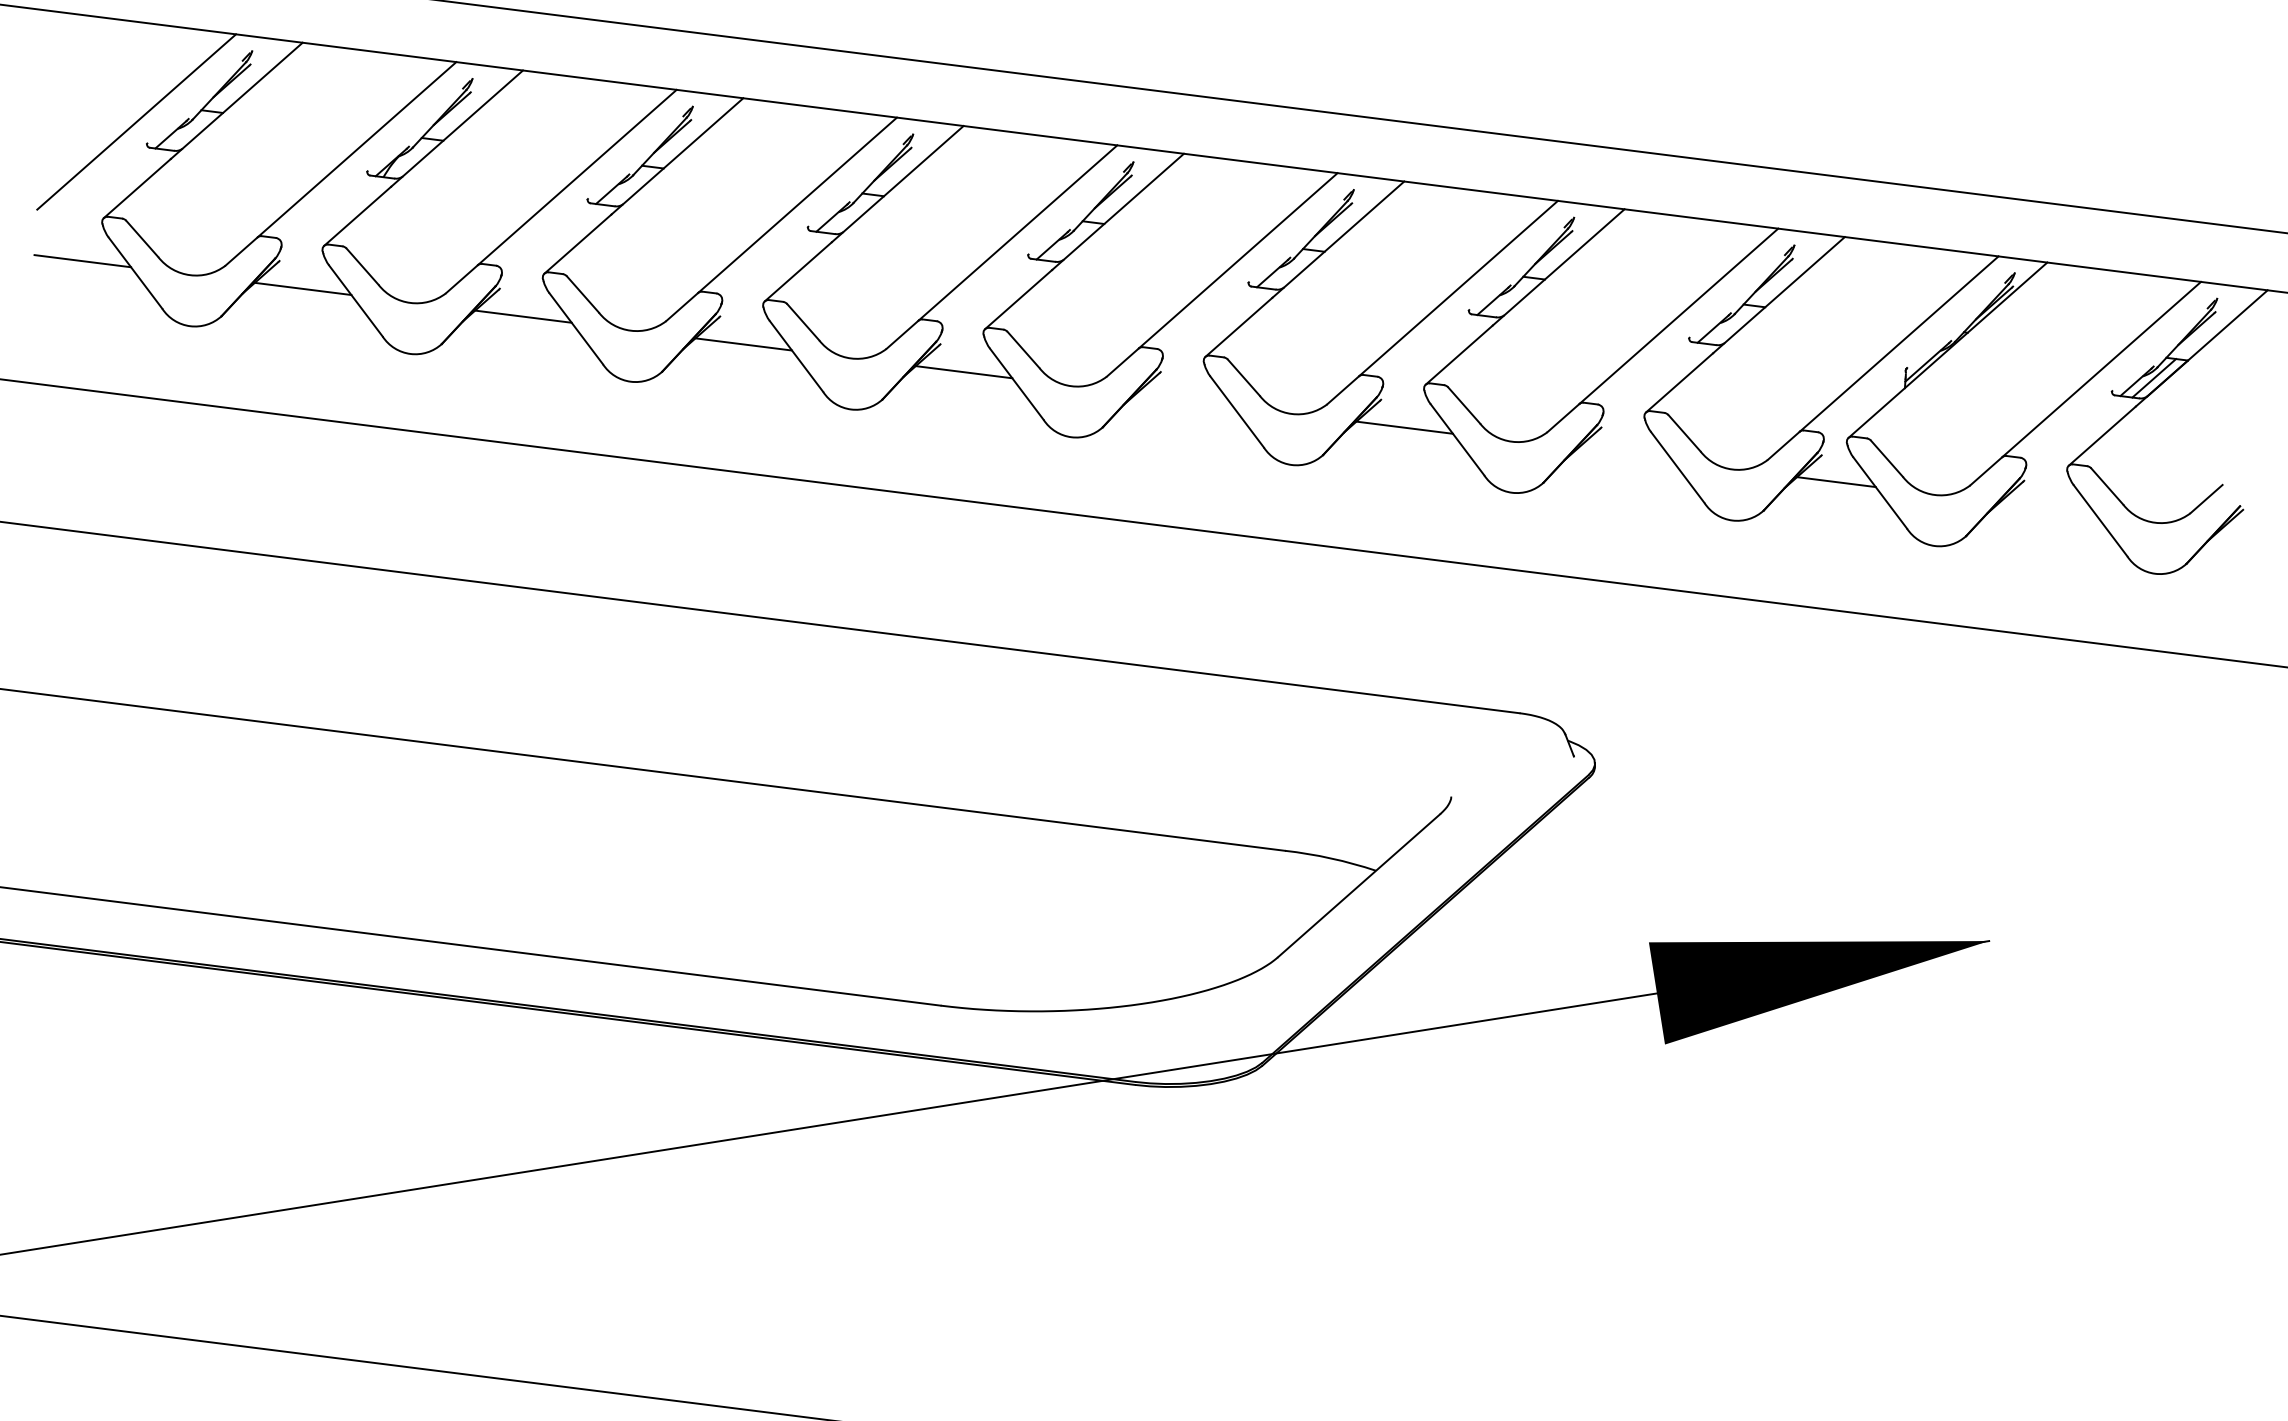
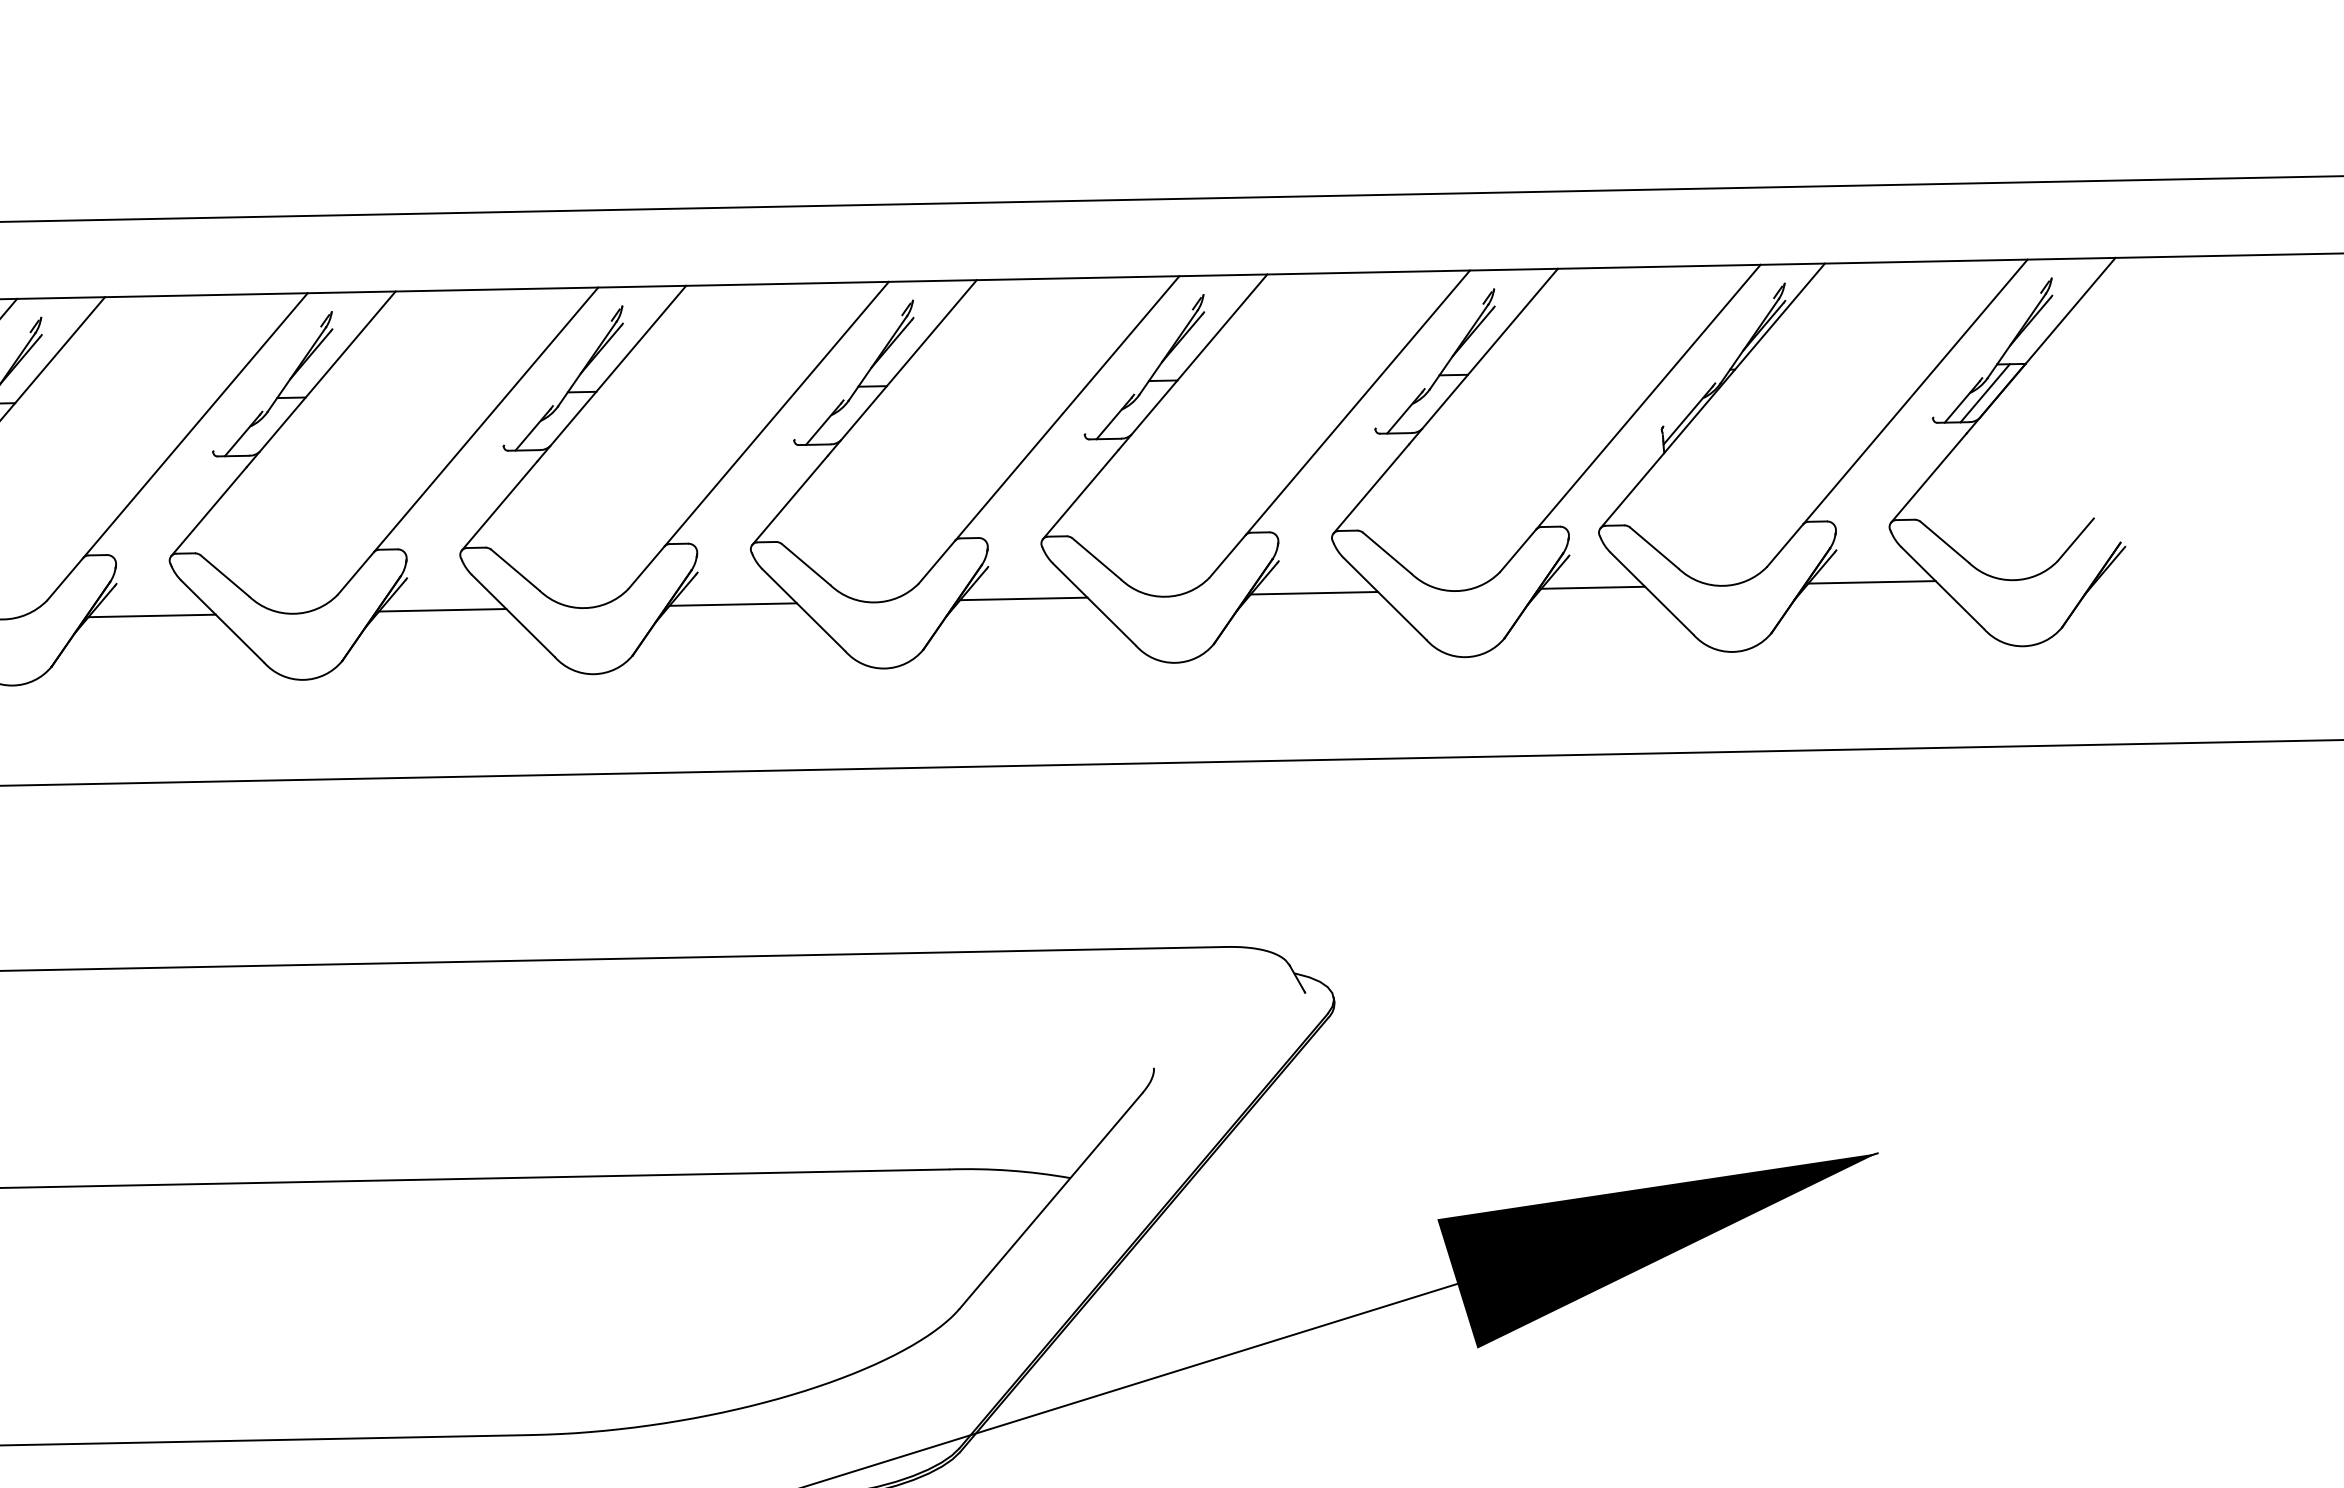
line: (1184, 399) -> (733, 603), added
line: (1624, 455) -> (1313, 593), added
line: (2047, 508) -> (1871, 582), added

